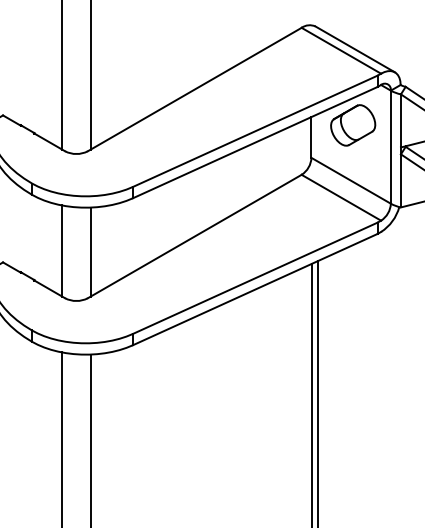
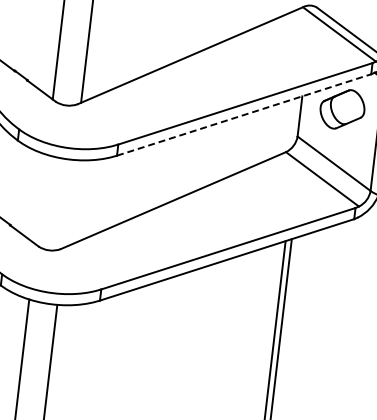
line: (255, 142) -> (244, 114), solid -> dashed
line: (62, 250) -> (41, 199), removed
line: (90, 251) -> (68, 203), removed

